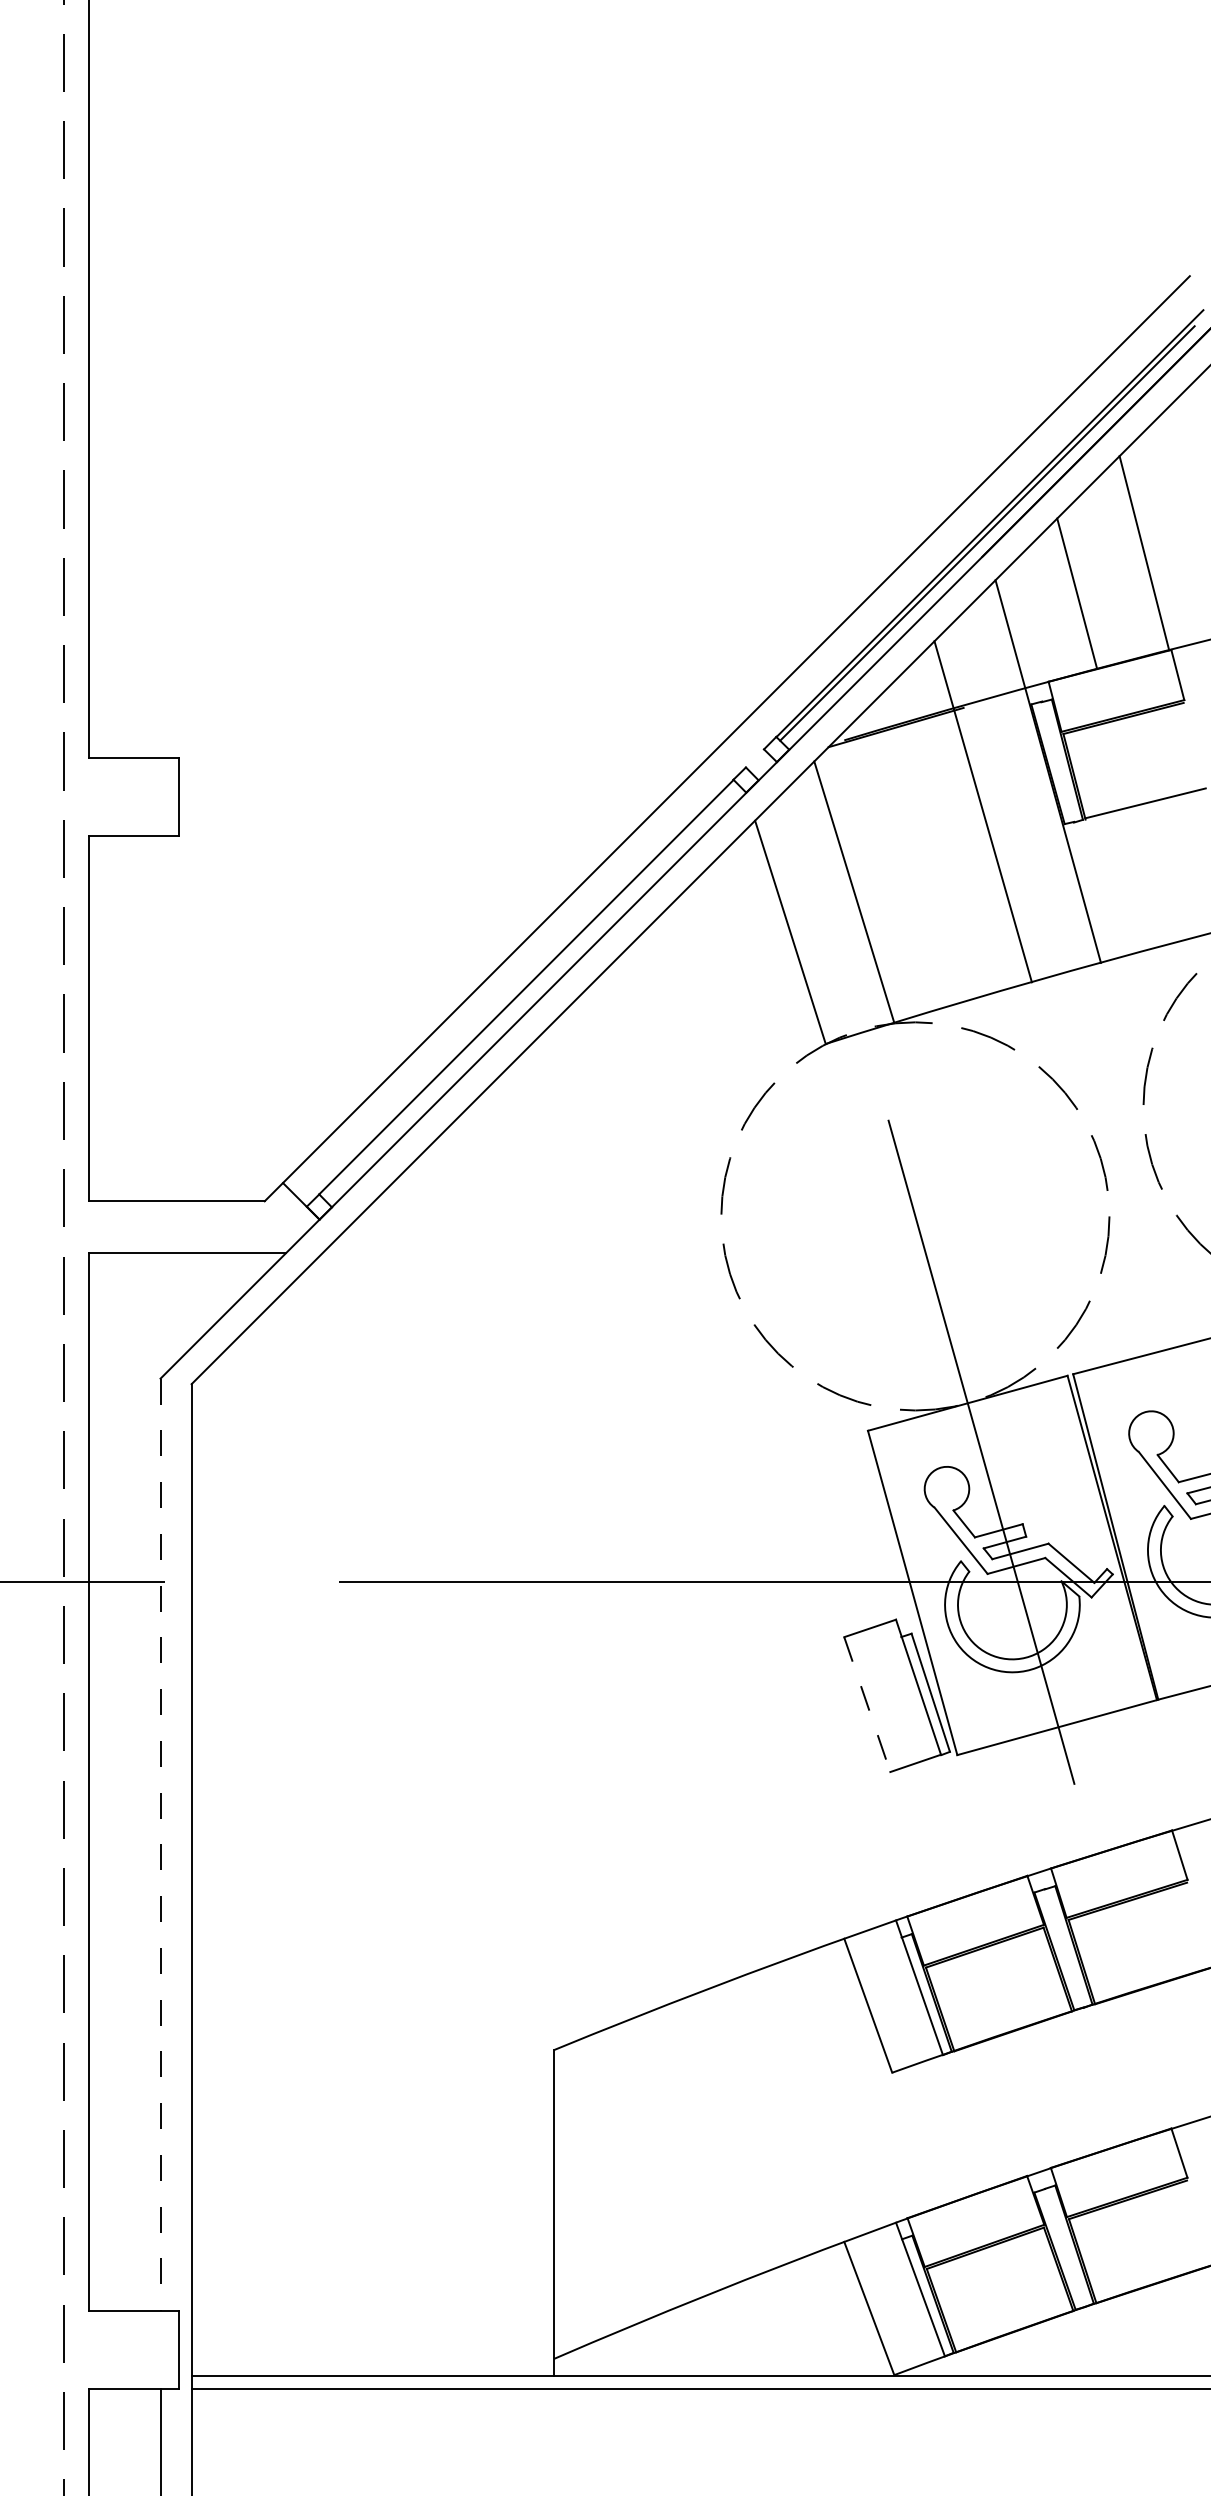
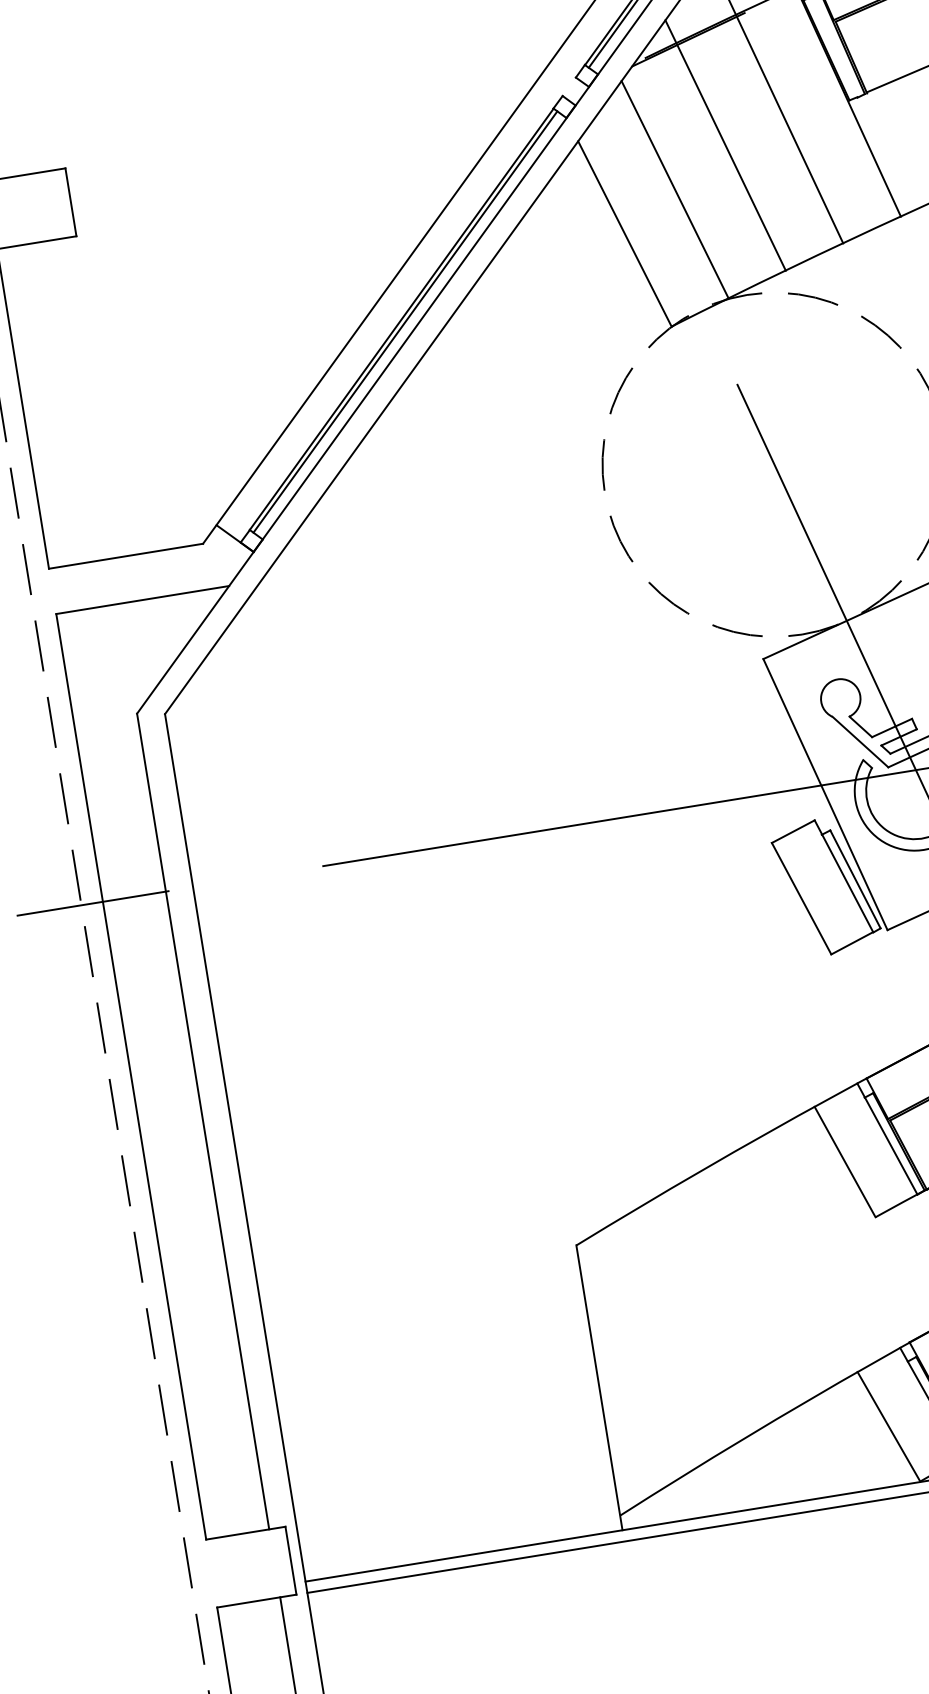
line: (918, 851) -> (725, 145), added
line: (529, 990) -> (404, 321), added
line: (867, 1704) -> (801, 898), dashed -> solid
line: (160, 1845) -> (203, 1122), dashed -> solid

